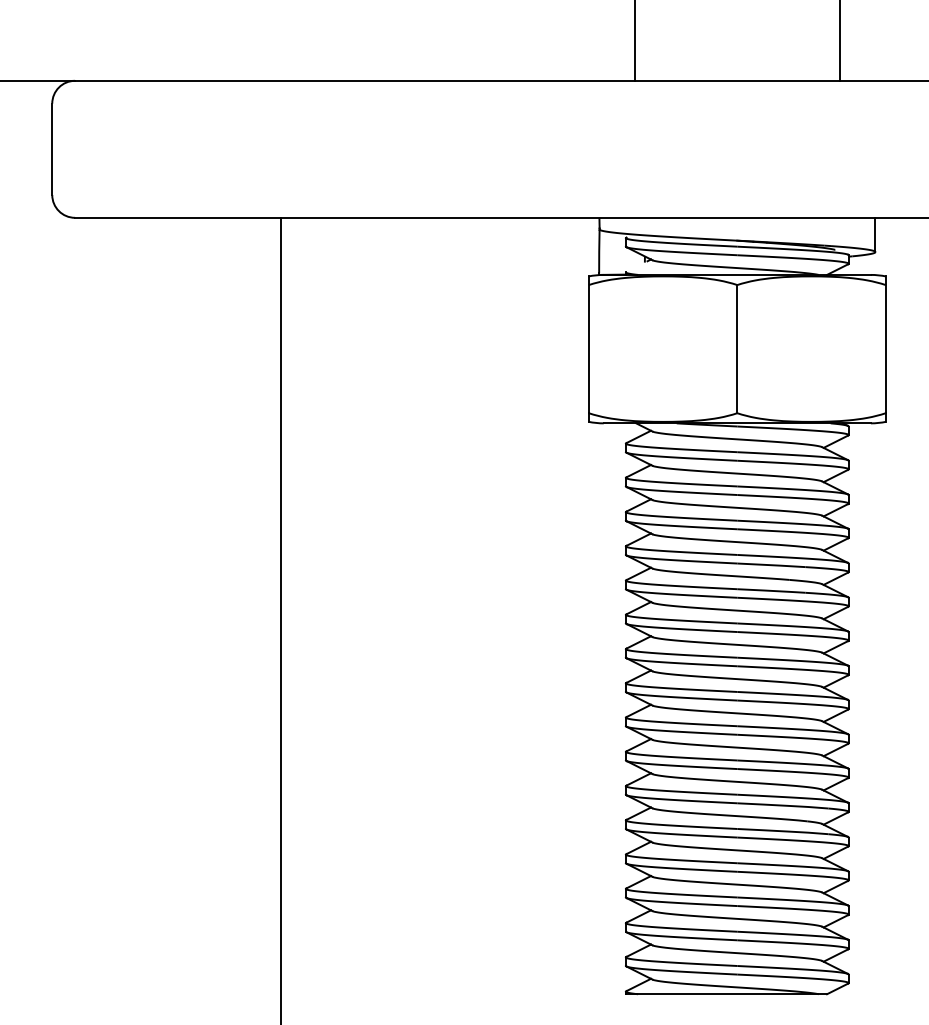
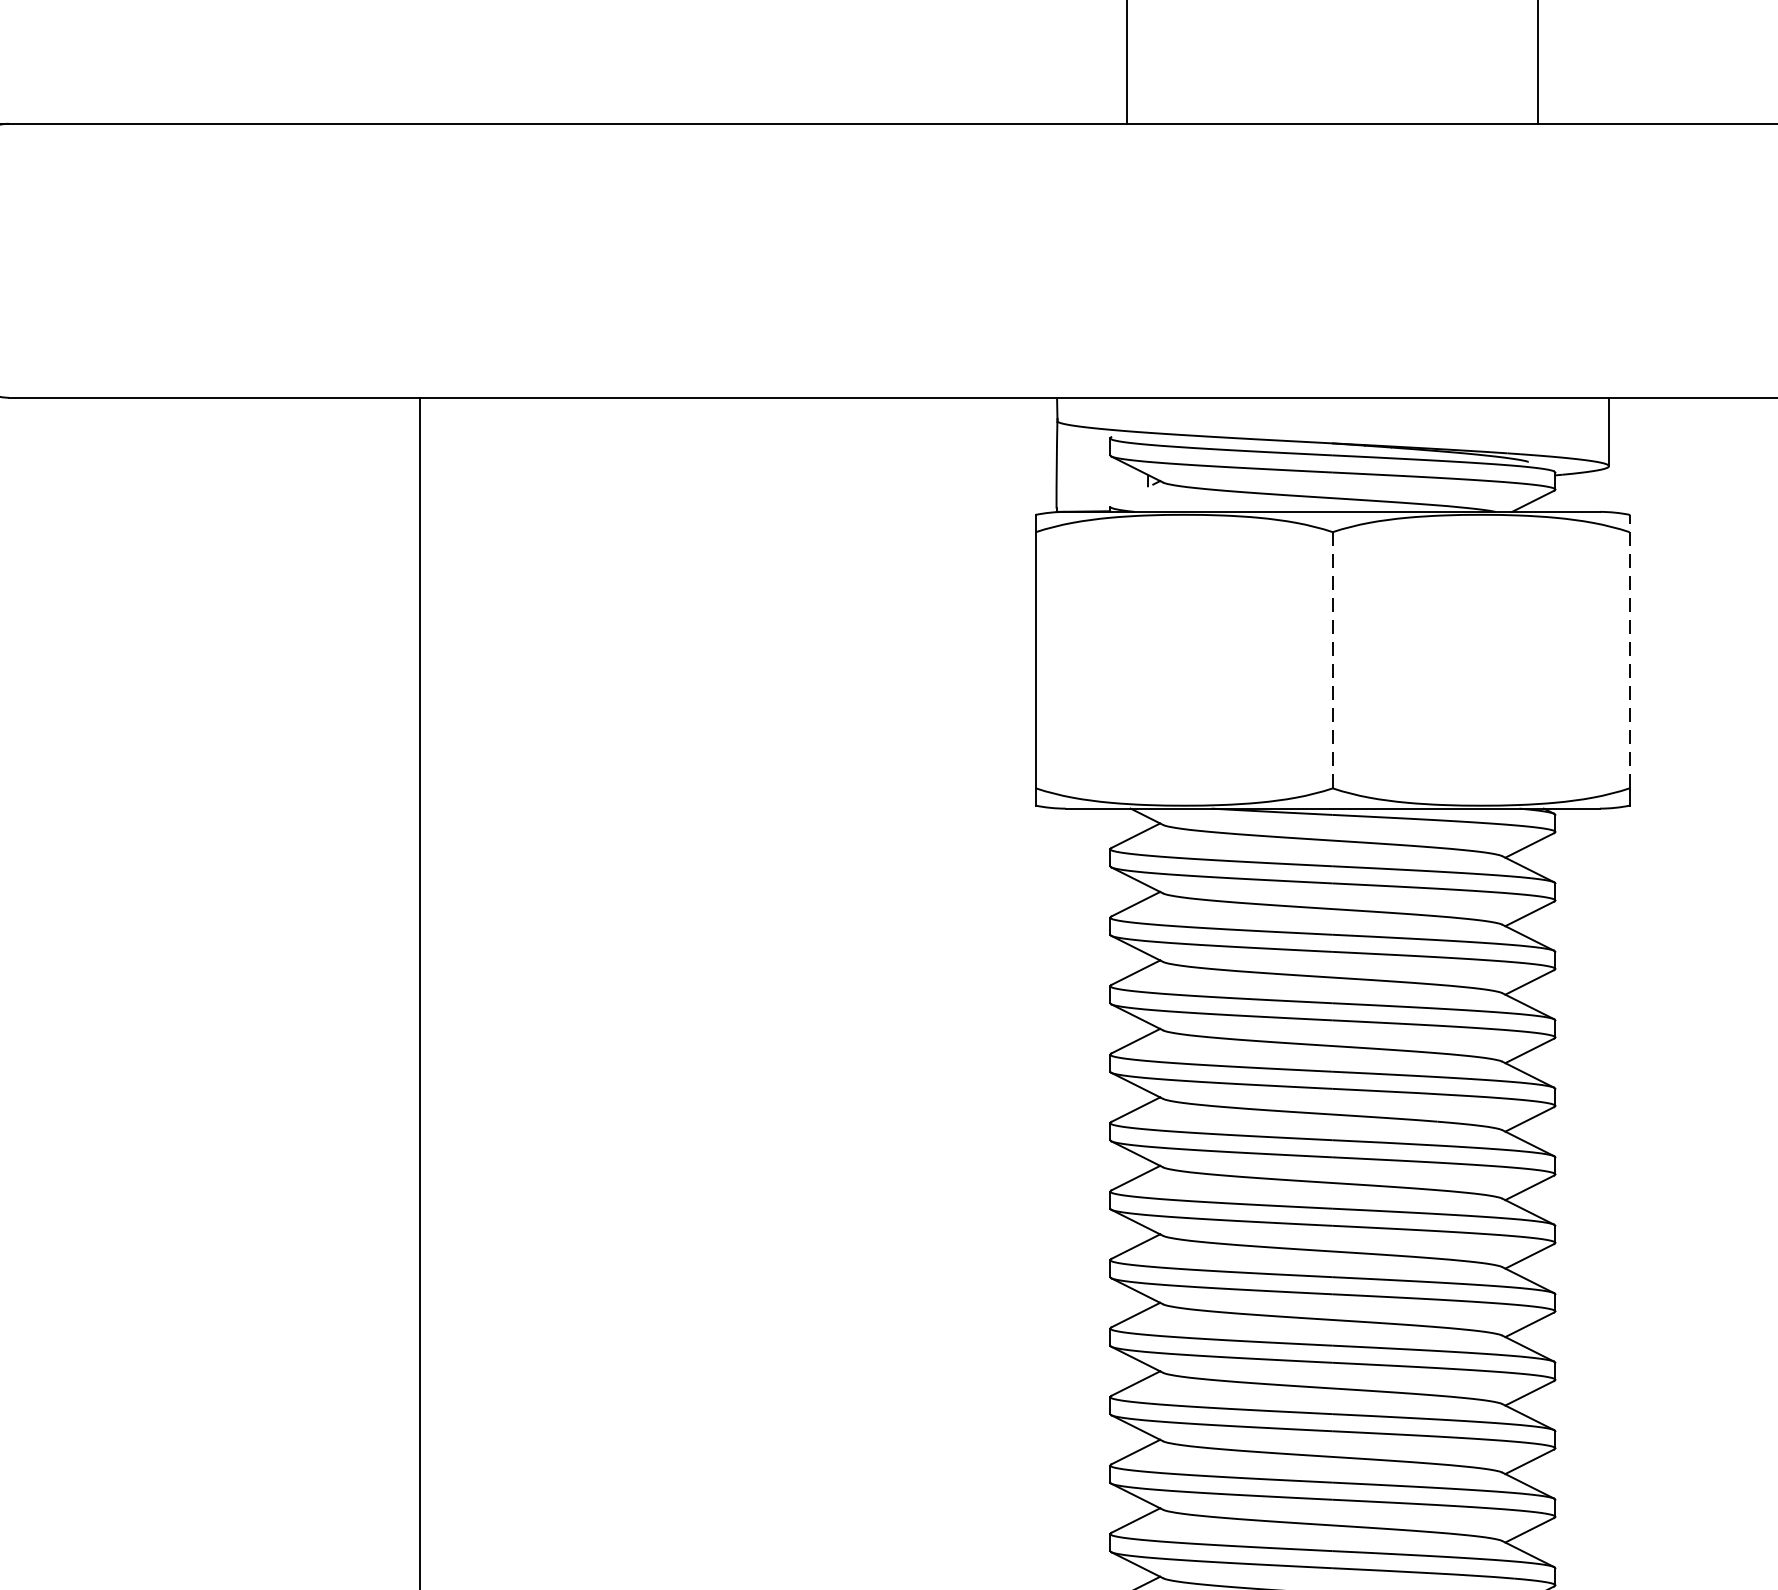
line: (885, 344) -> (1629, 650), solid -> dashed
line: (737, 348) -> (1333, 658), solid -> dashed

